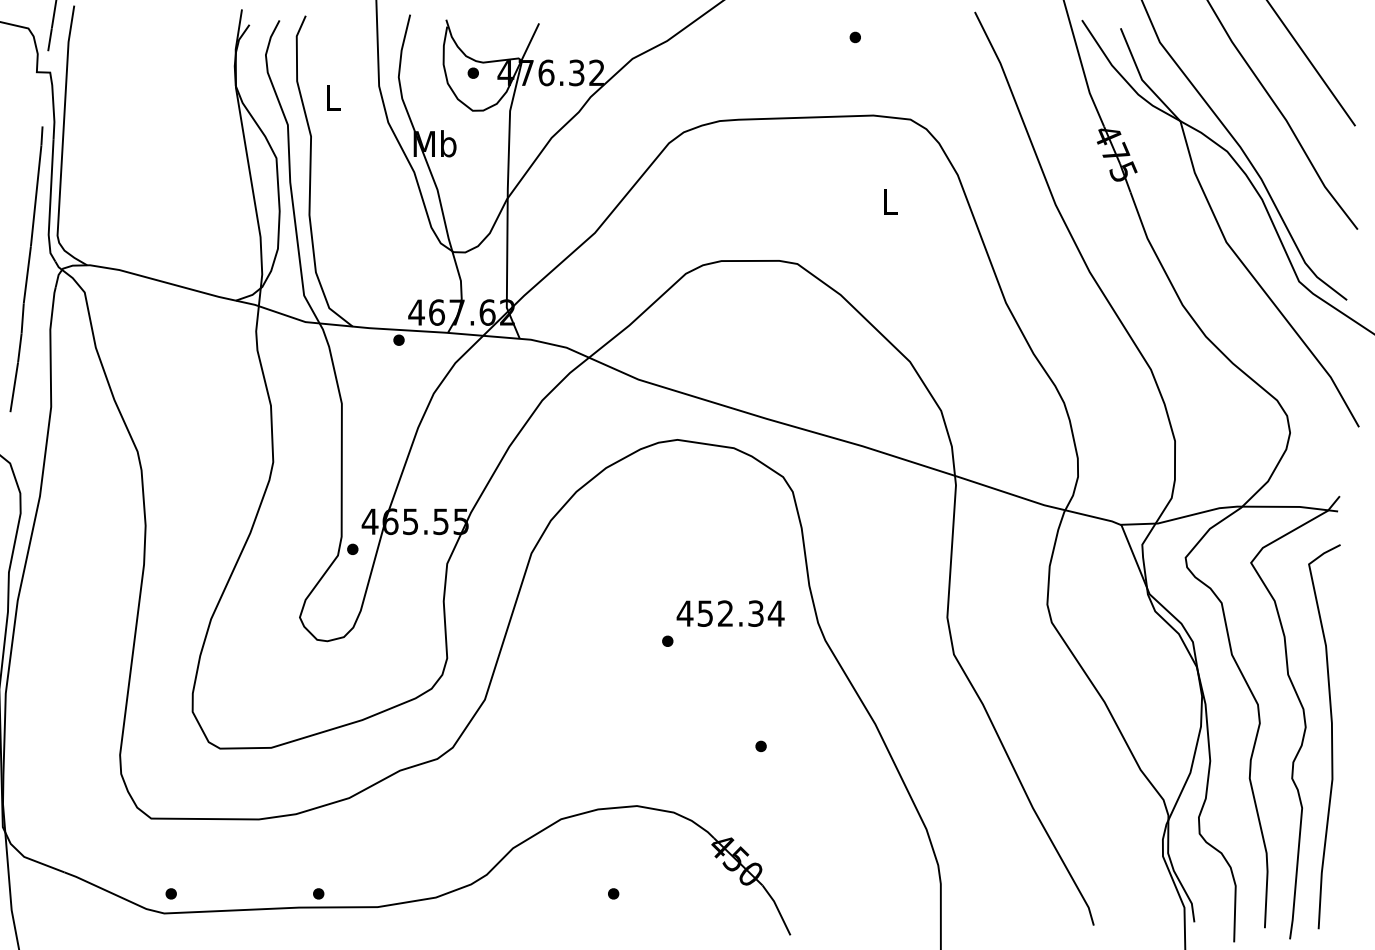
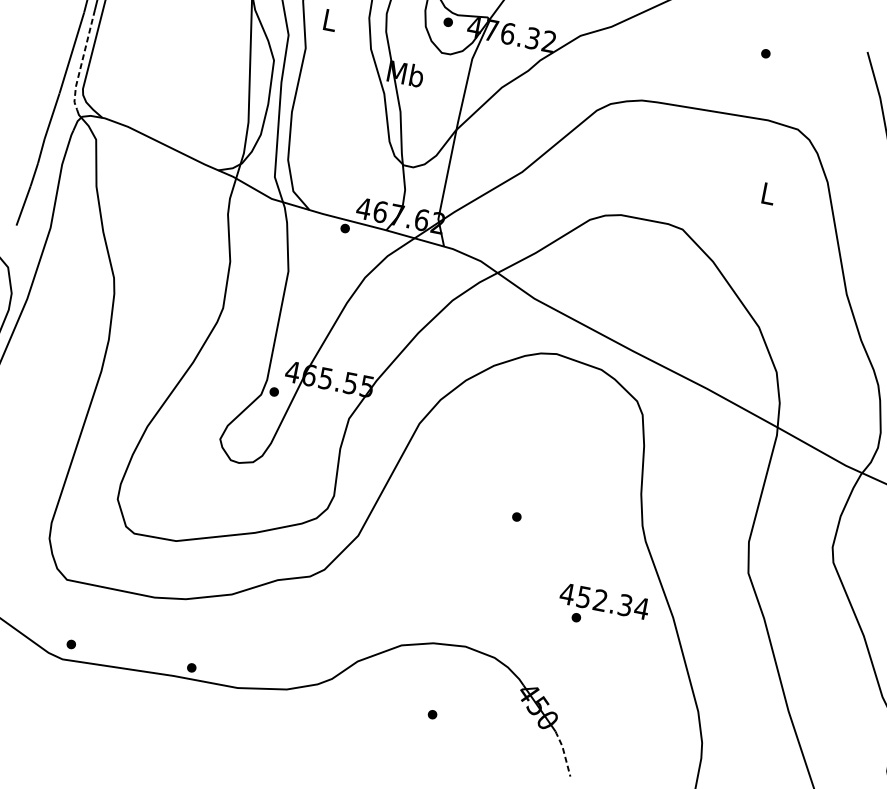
line: (50, 203) -> (82, 61), solid -> dashed
text: (730, 613) -> (604, 601), moved
line: (777, 908) -> (564, 752), solid -> dashed

